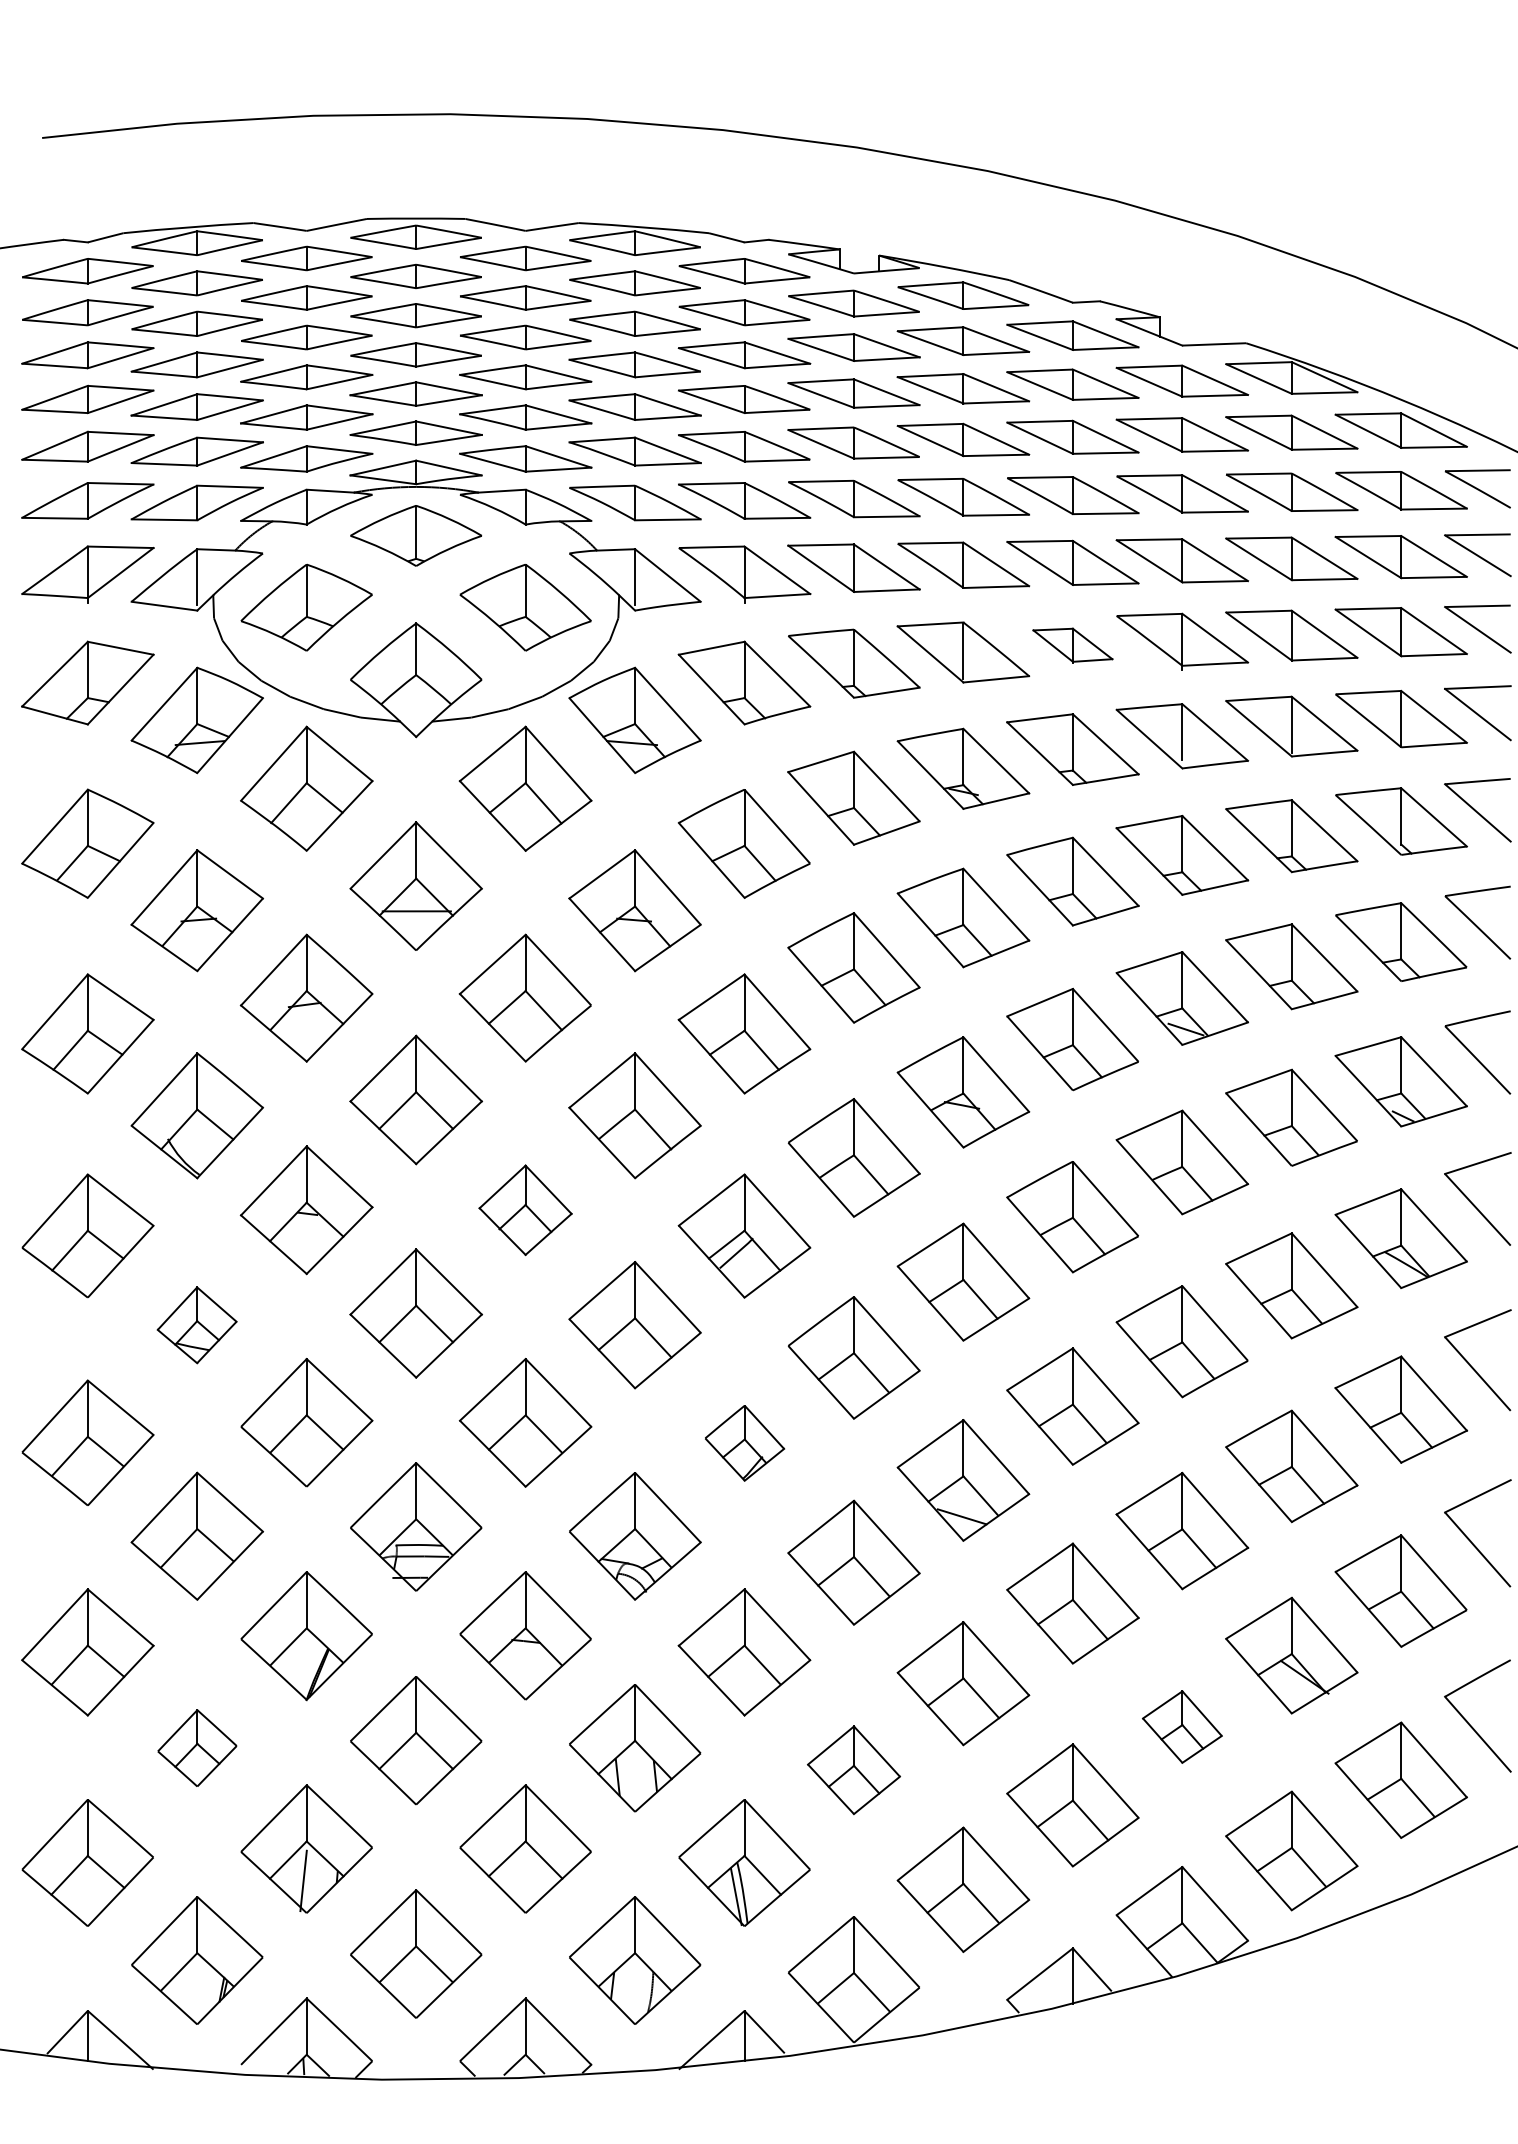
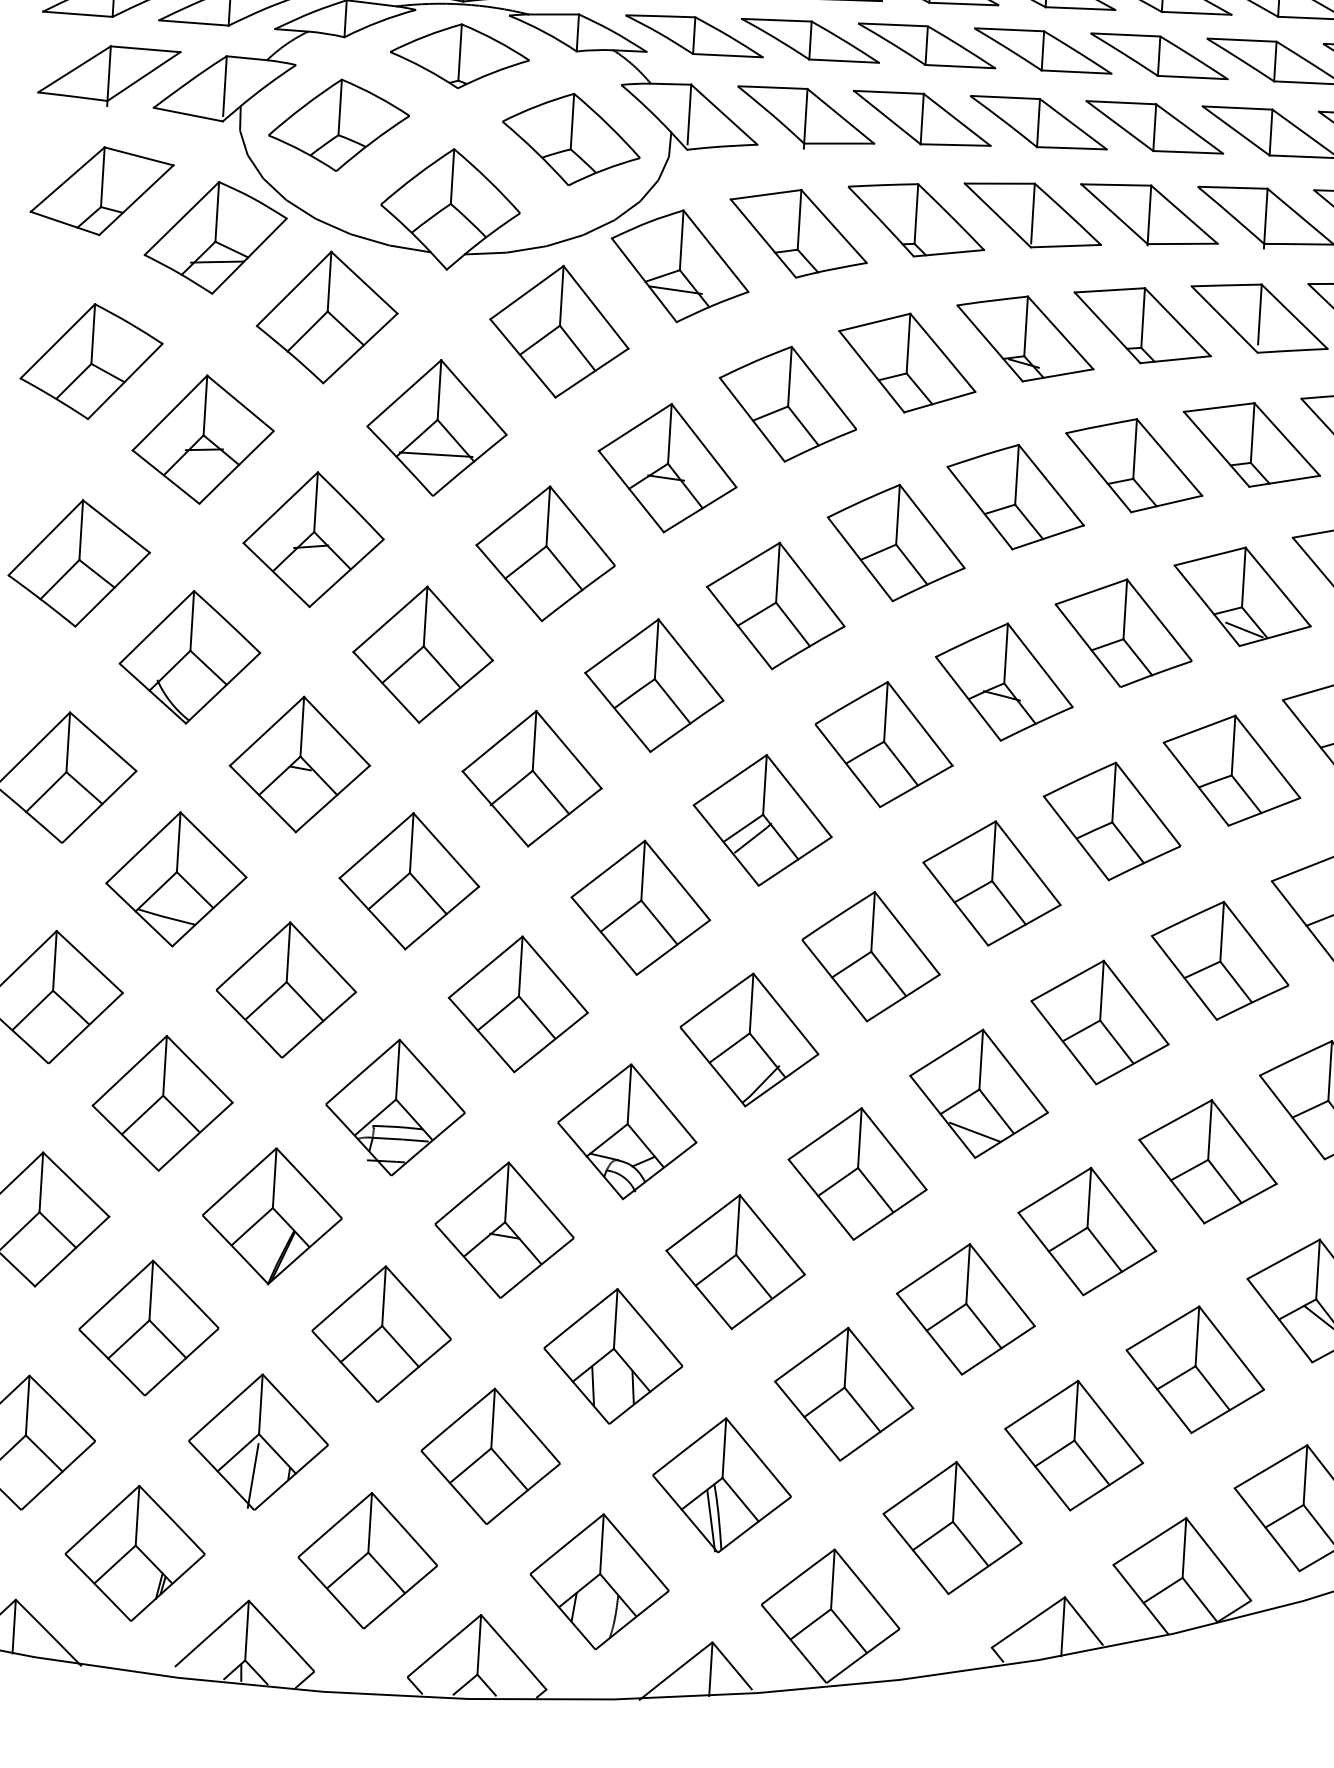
part: (1072, 645) -> (1148, 215), size x1.67
part: (525, 1210) -> (532, 779), size x1.43
part: (196, 1325) -> (175, 879), size x1.67
part: (744, 1443) -> (749, 1040), size x1.67
part: (1182, 1726) -> (1195, 1369), size x1.67
part: (197, 1748) -> (149, 1328), size x1.67
part: (853, 1769) -> (843, 1393), size x1.43

